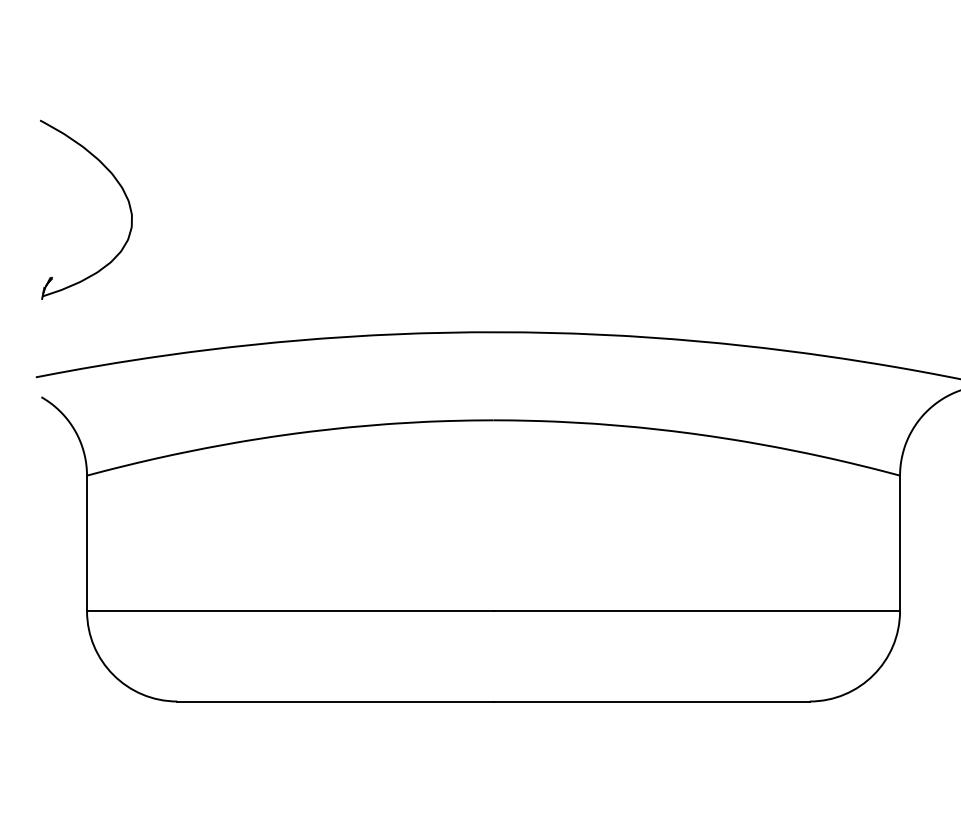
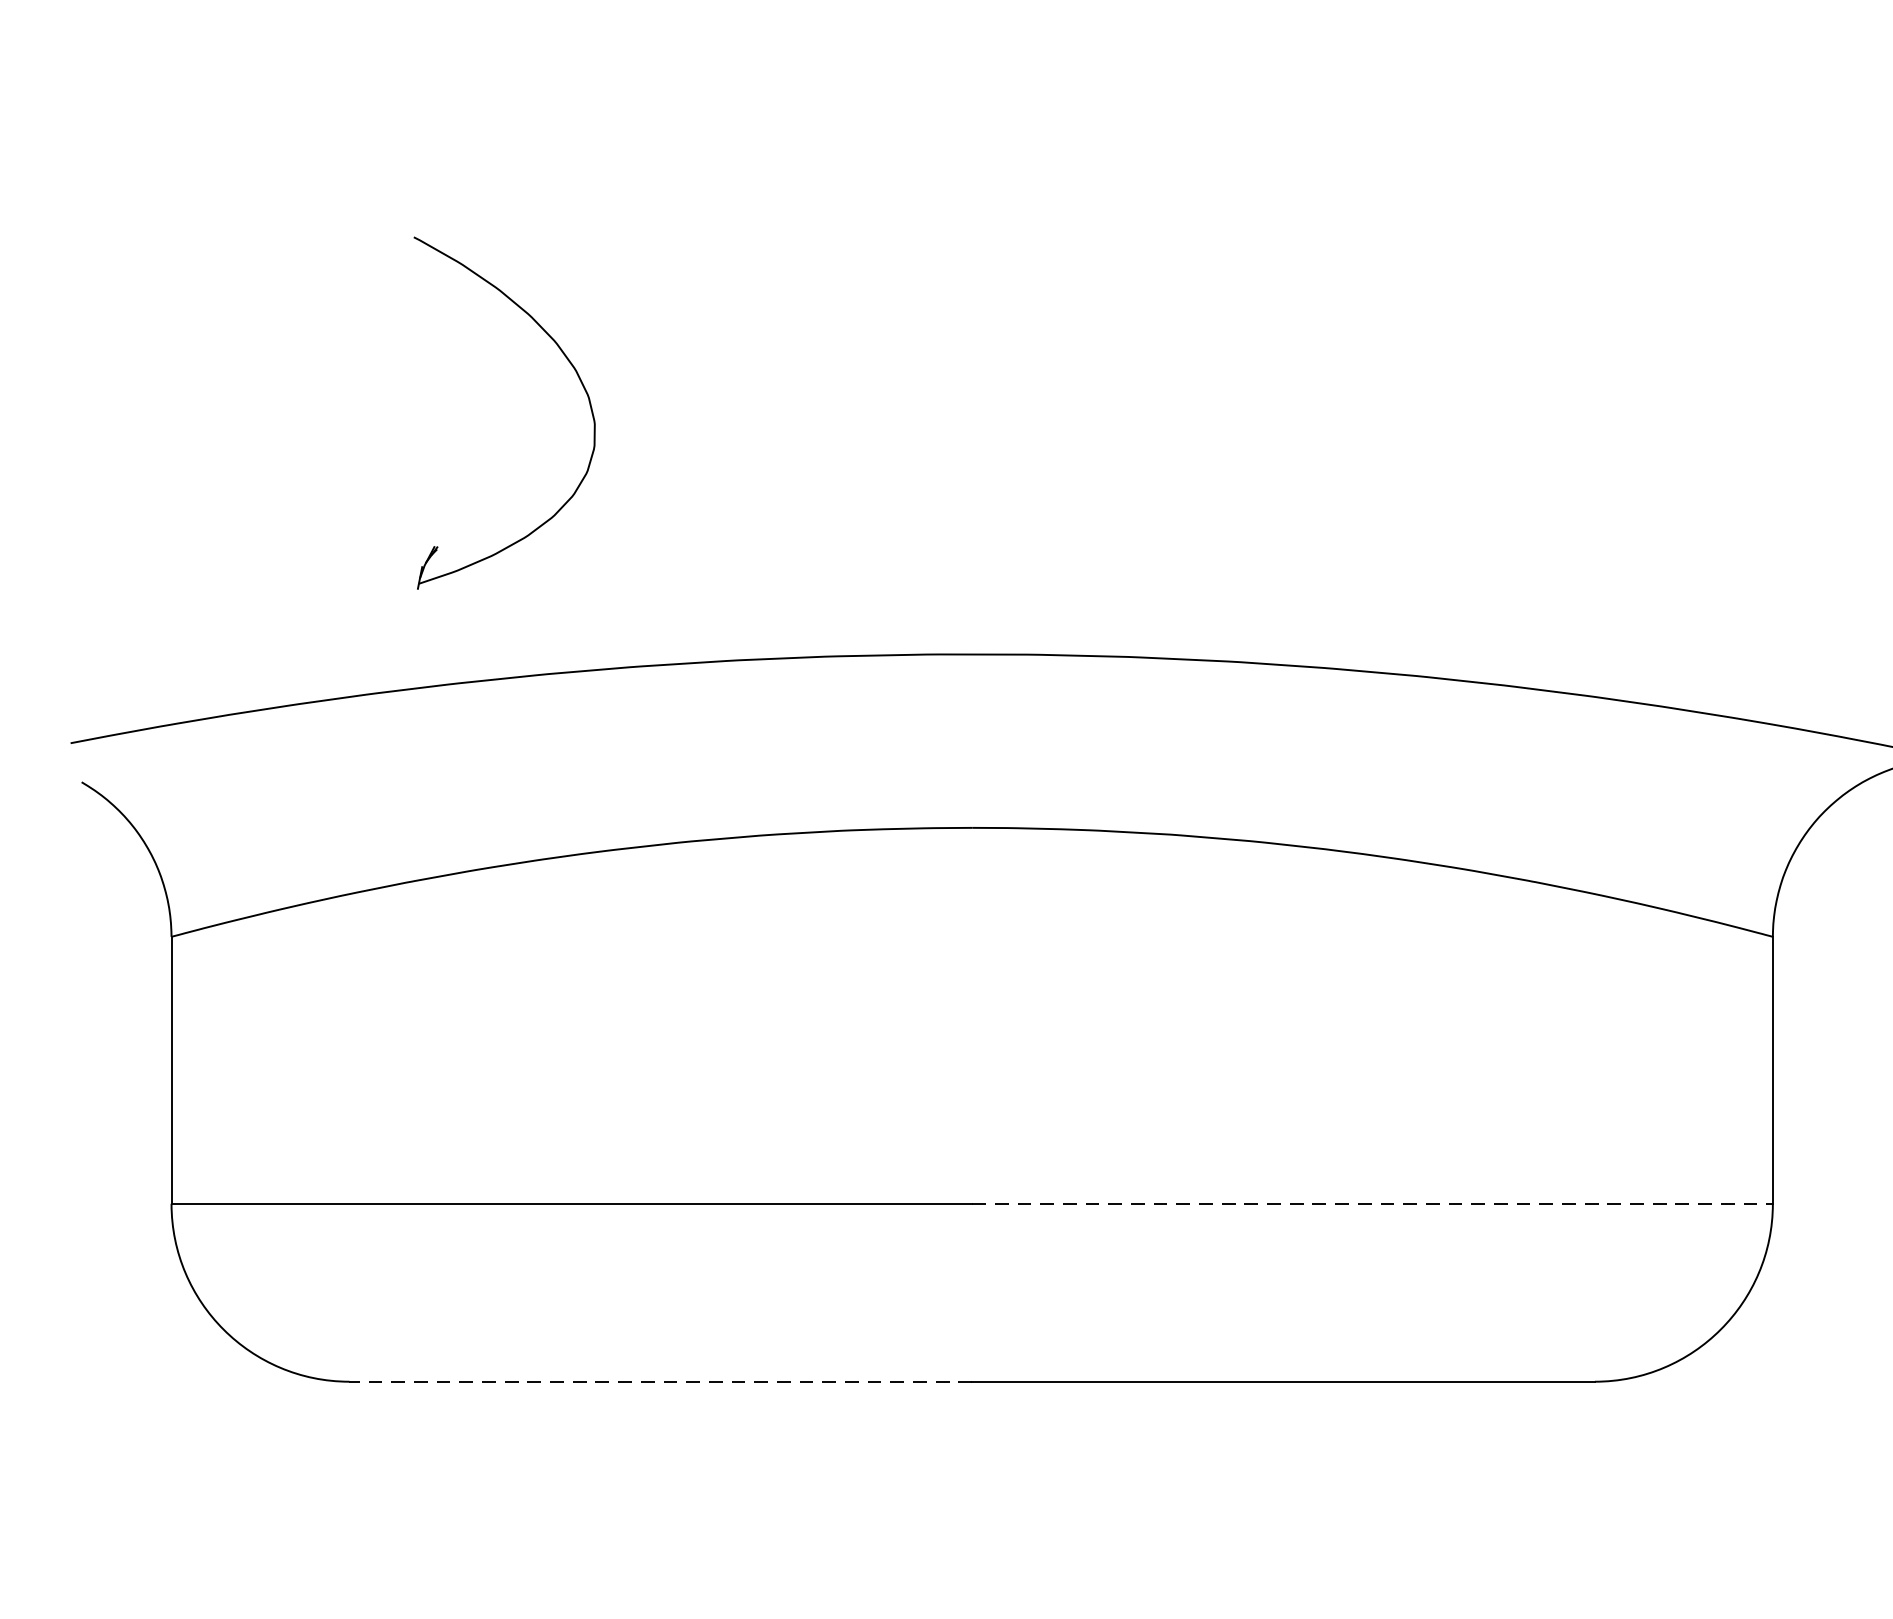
part: (120, 187) -> (572, 369), moved
line: (697, 611) -> (1373, 1204), solid -> dashed
line: (334, 701) -> (658, 1381), solid -> dashed

